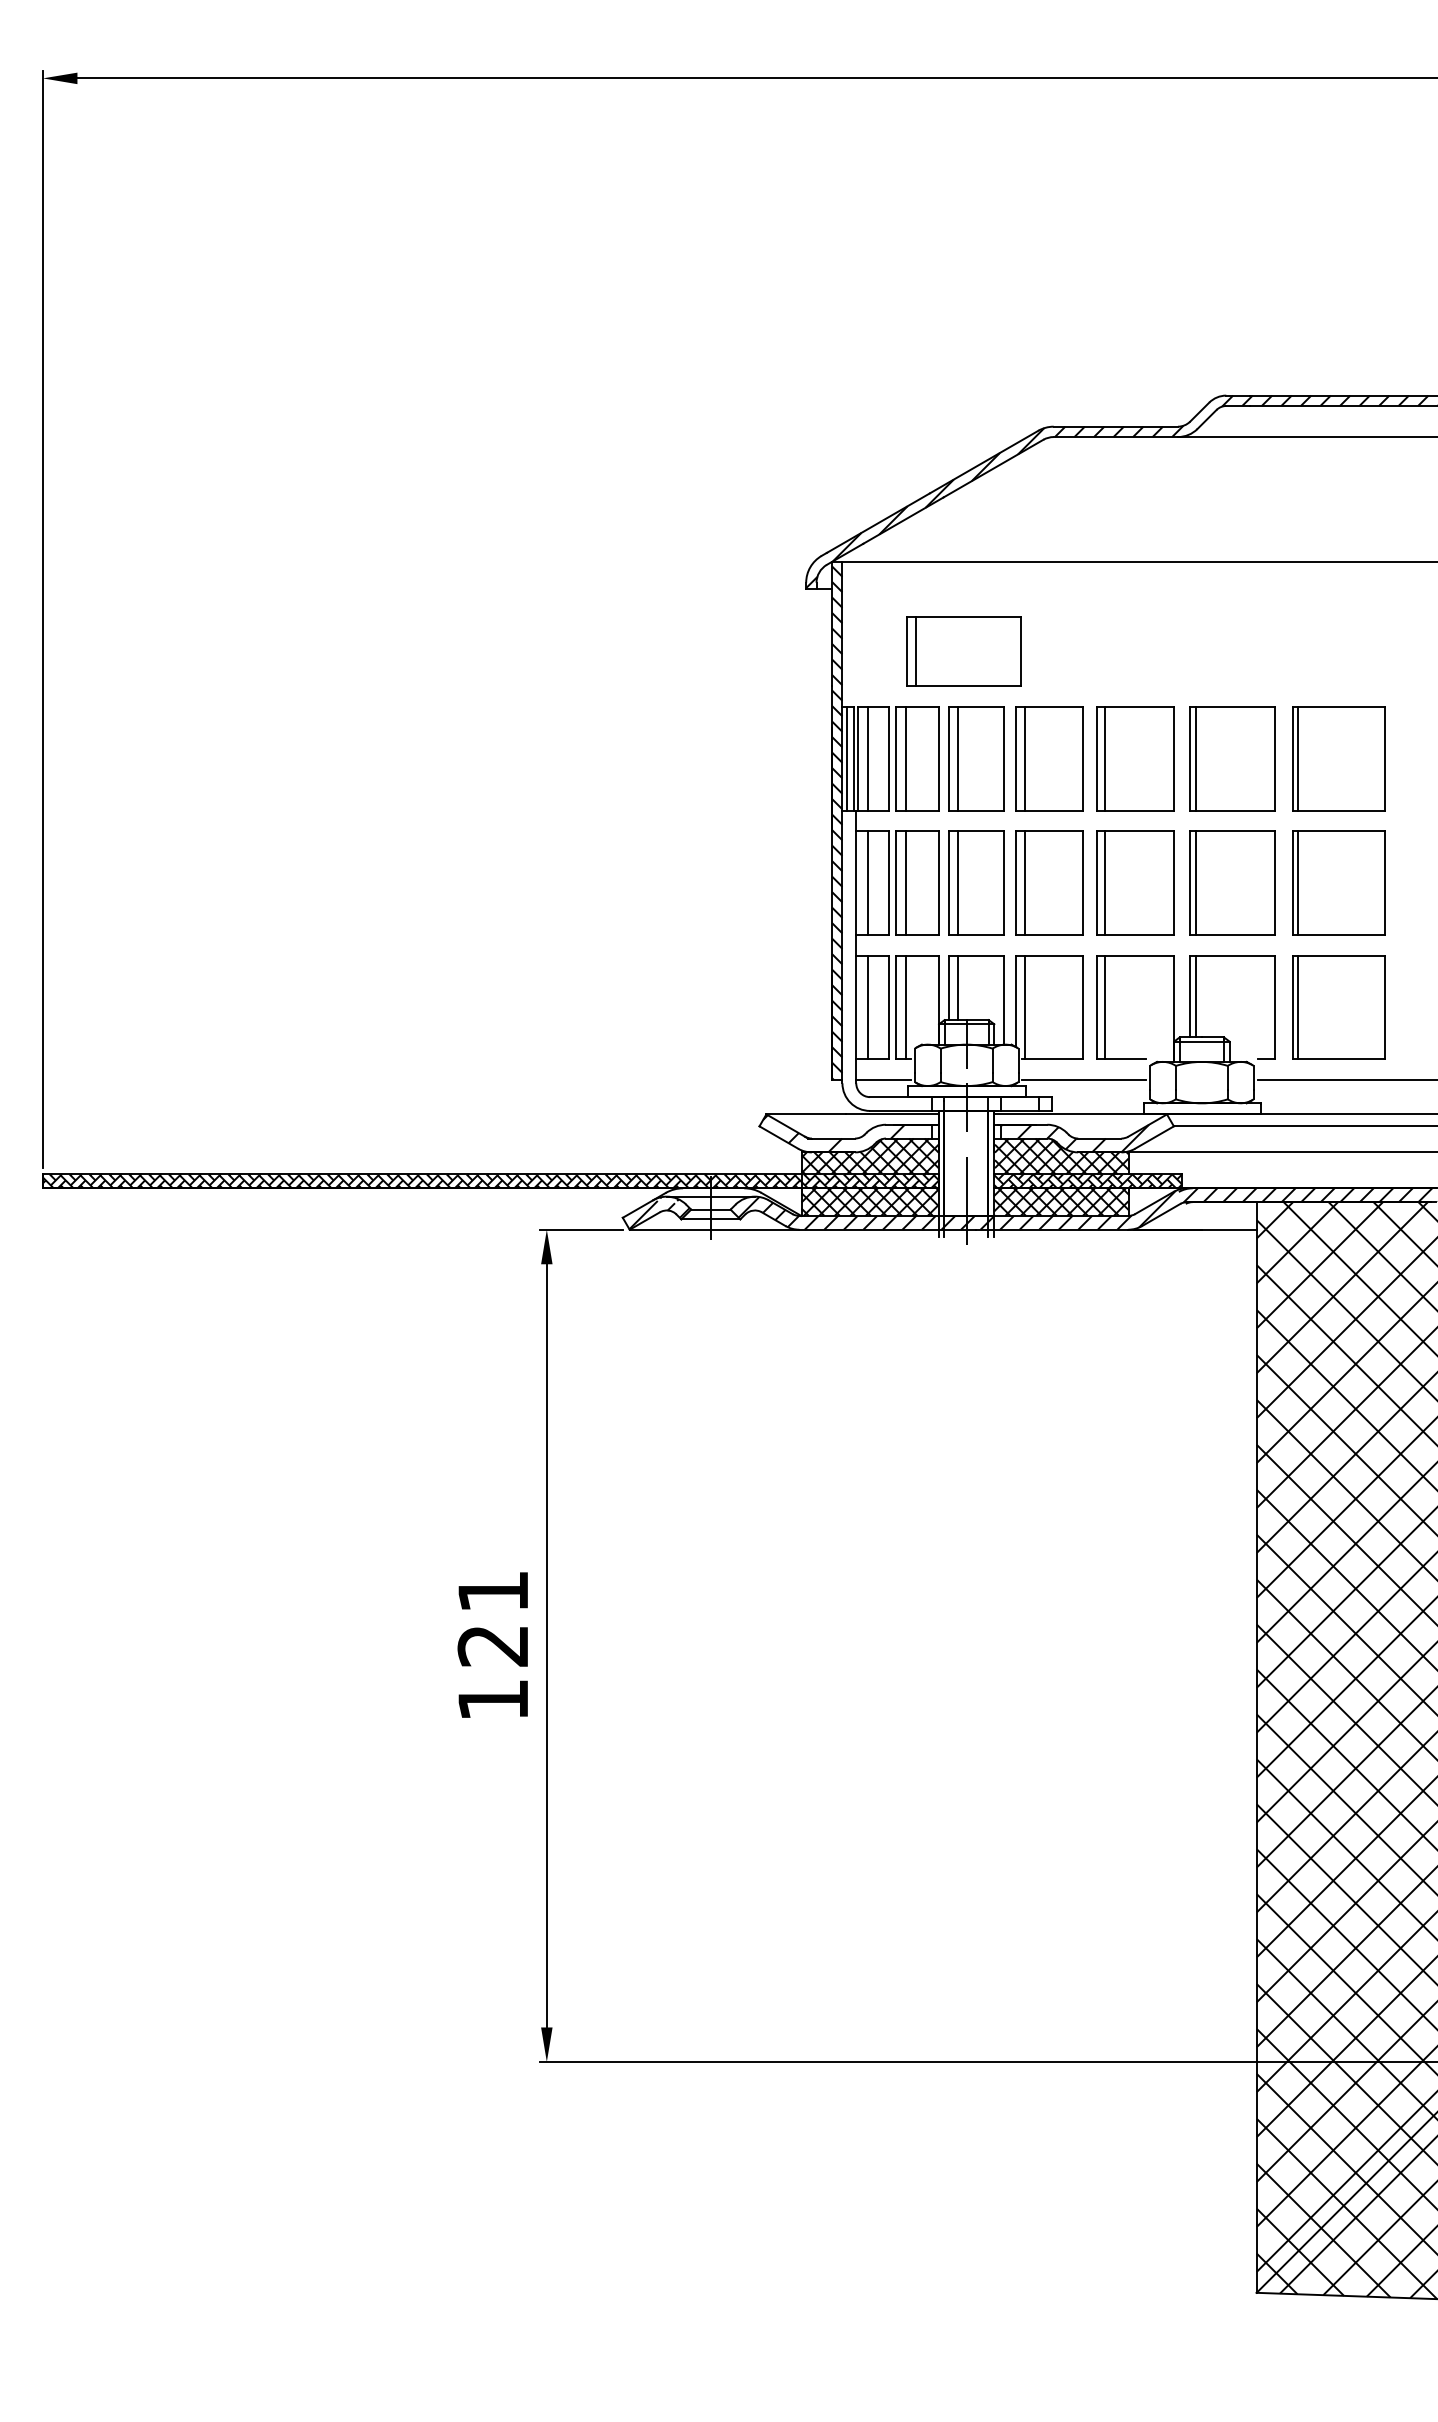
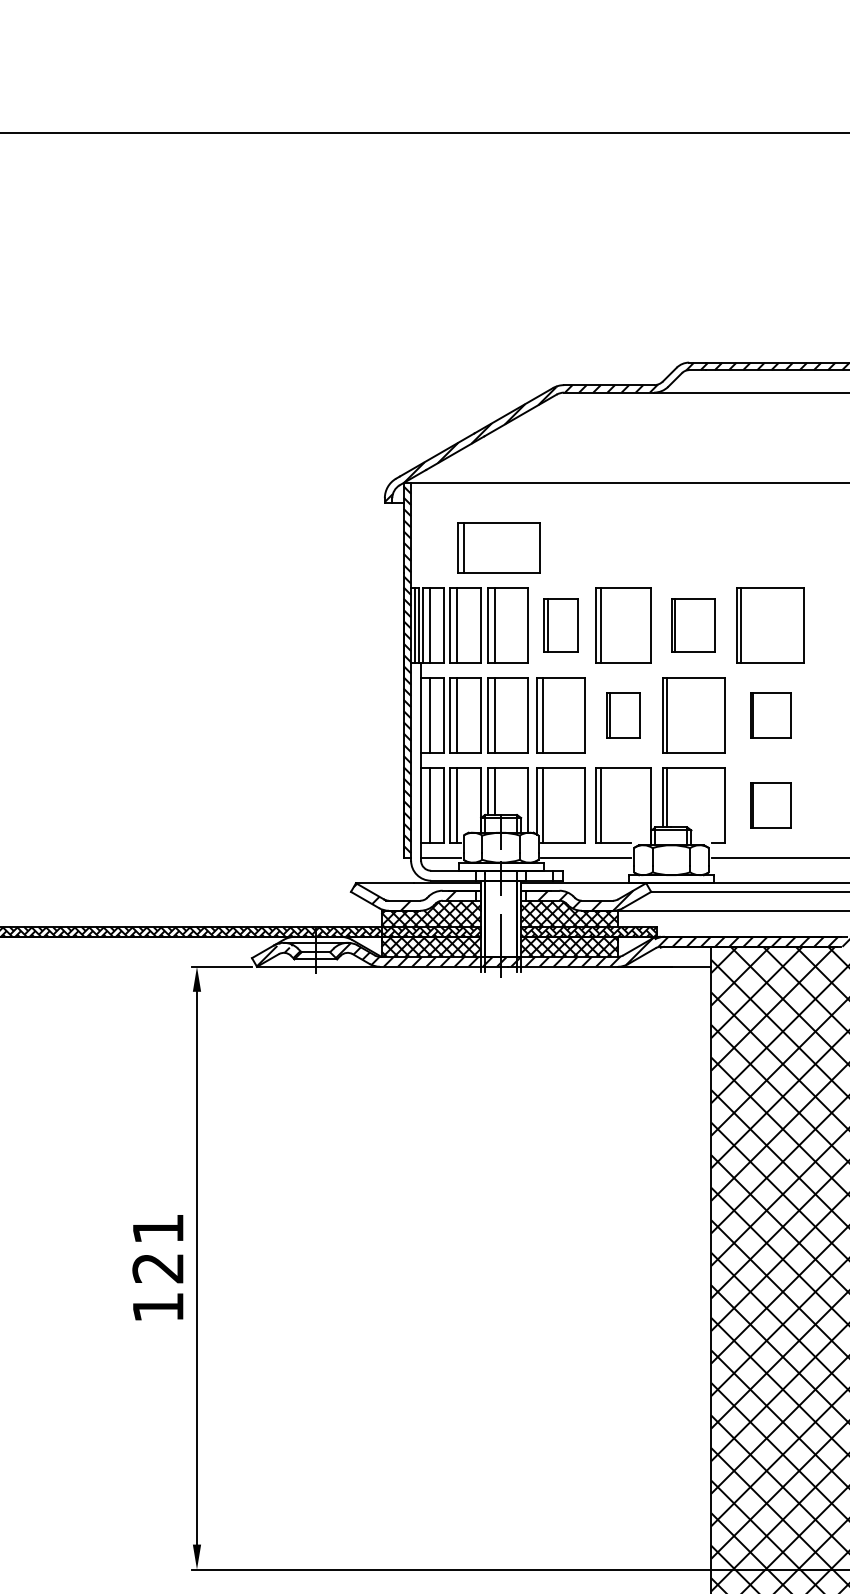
part: (1049, 758) -> (561, 625), size x0.7
part: (1232, 758) -> (693, 625), size x0.7
part: (1135, 882) -> (623, 715), size x0.6
part: (1338, 882) -> (770, 715), size x0.6
part: (1338, 1007) -> (770, 805), size x0.6

